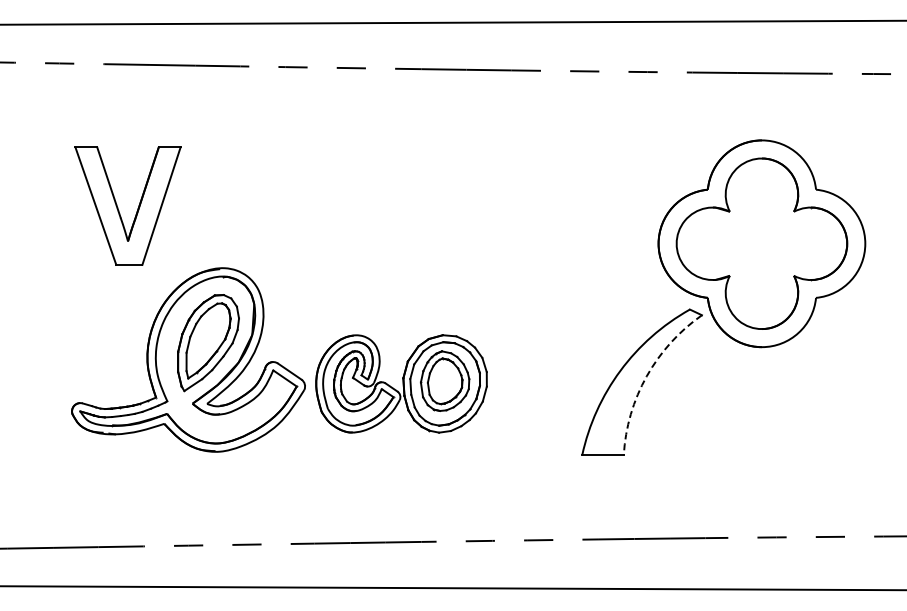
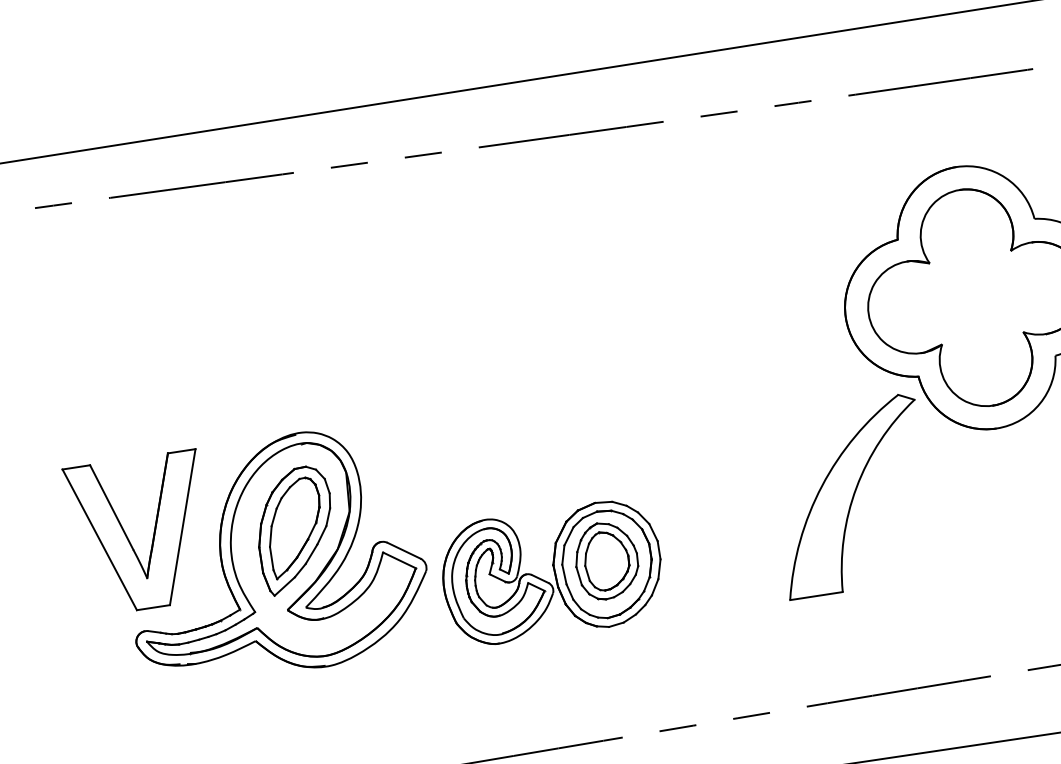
part: (118, 207) -> (128, 537), moved
arc: (646, 376) -> (856, 487), dashed -> solid
part: (401, 383) -> (552, 572), moved

